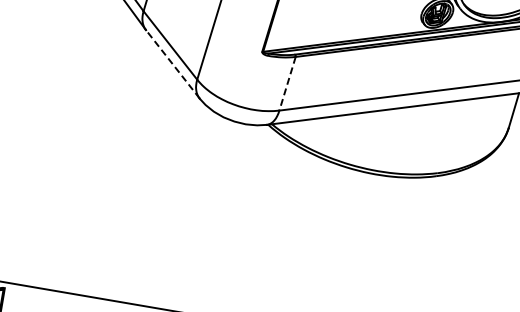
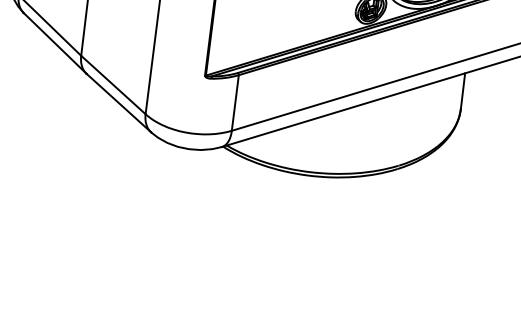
line: (172, 63) -> (118, 102), dashed -> solid
line: (287, 84) -> (235, 103), dashed -> solid

